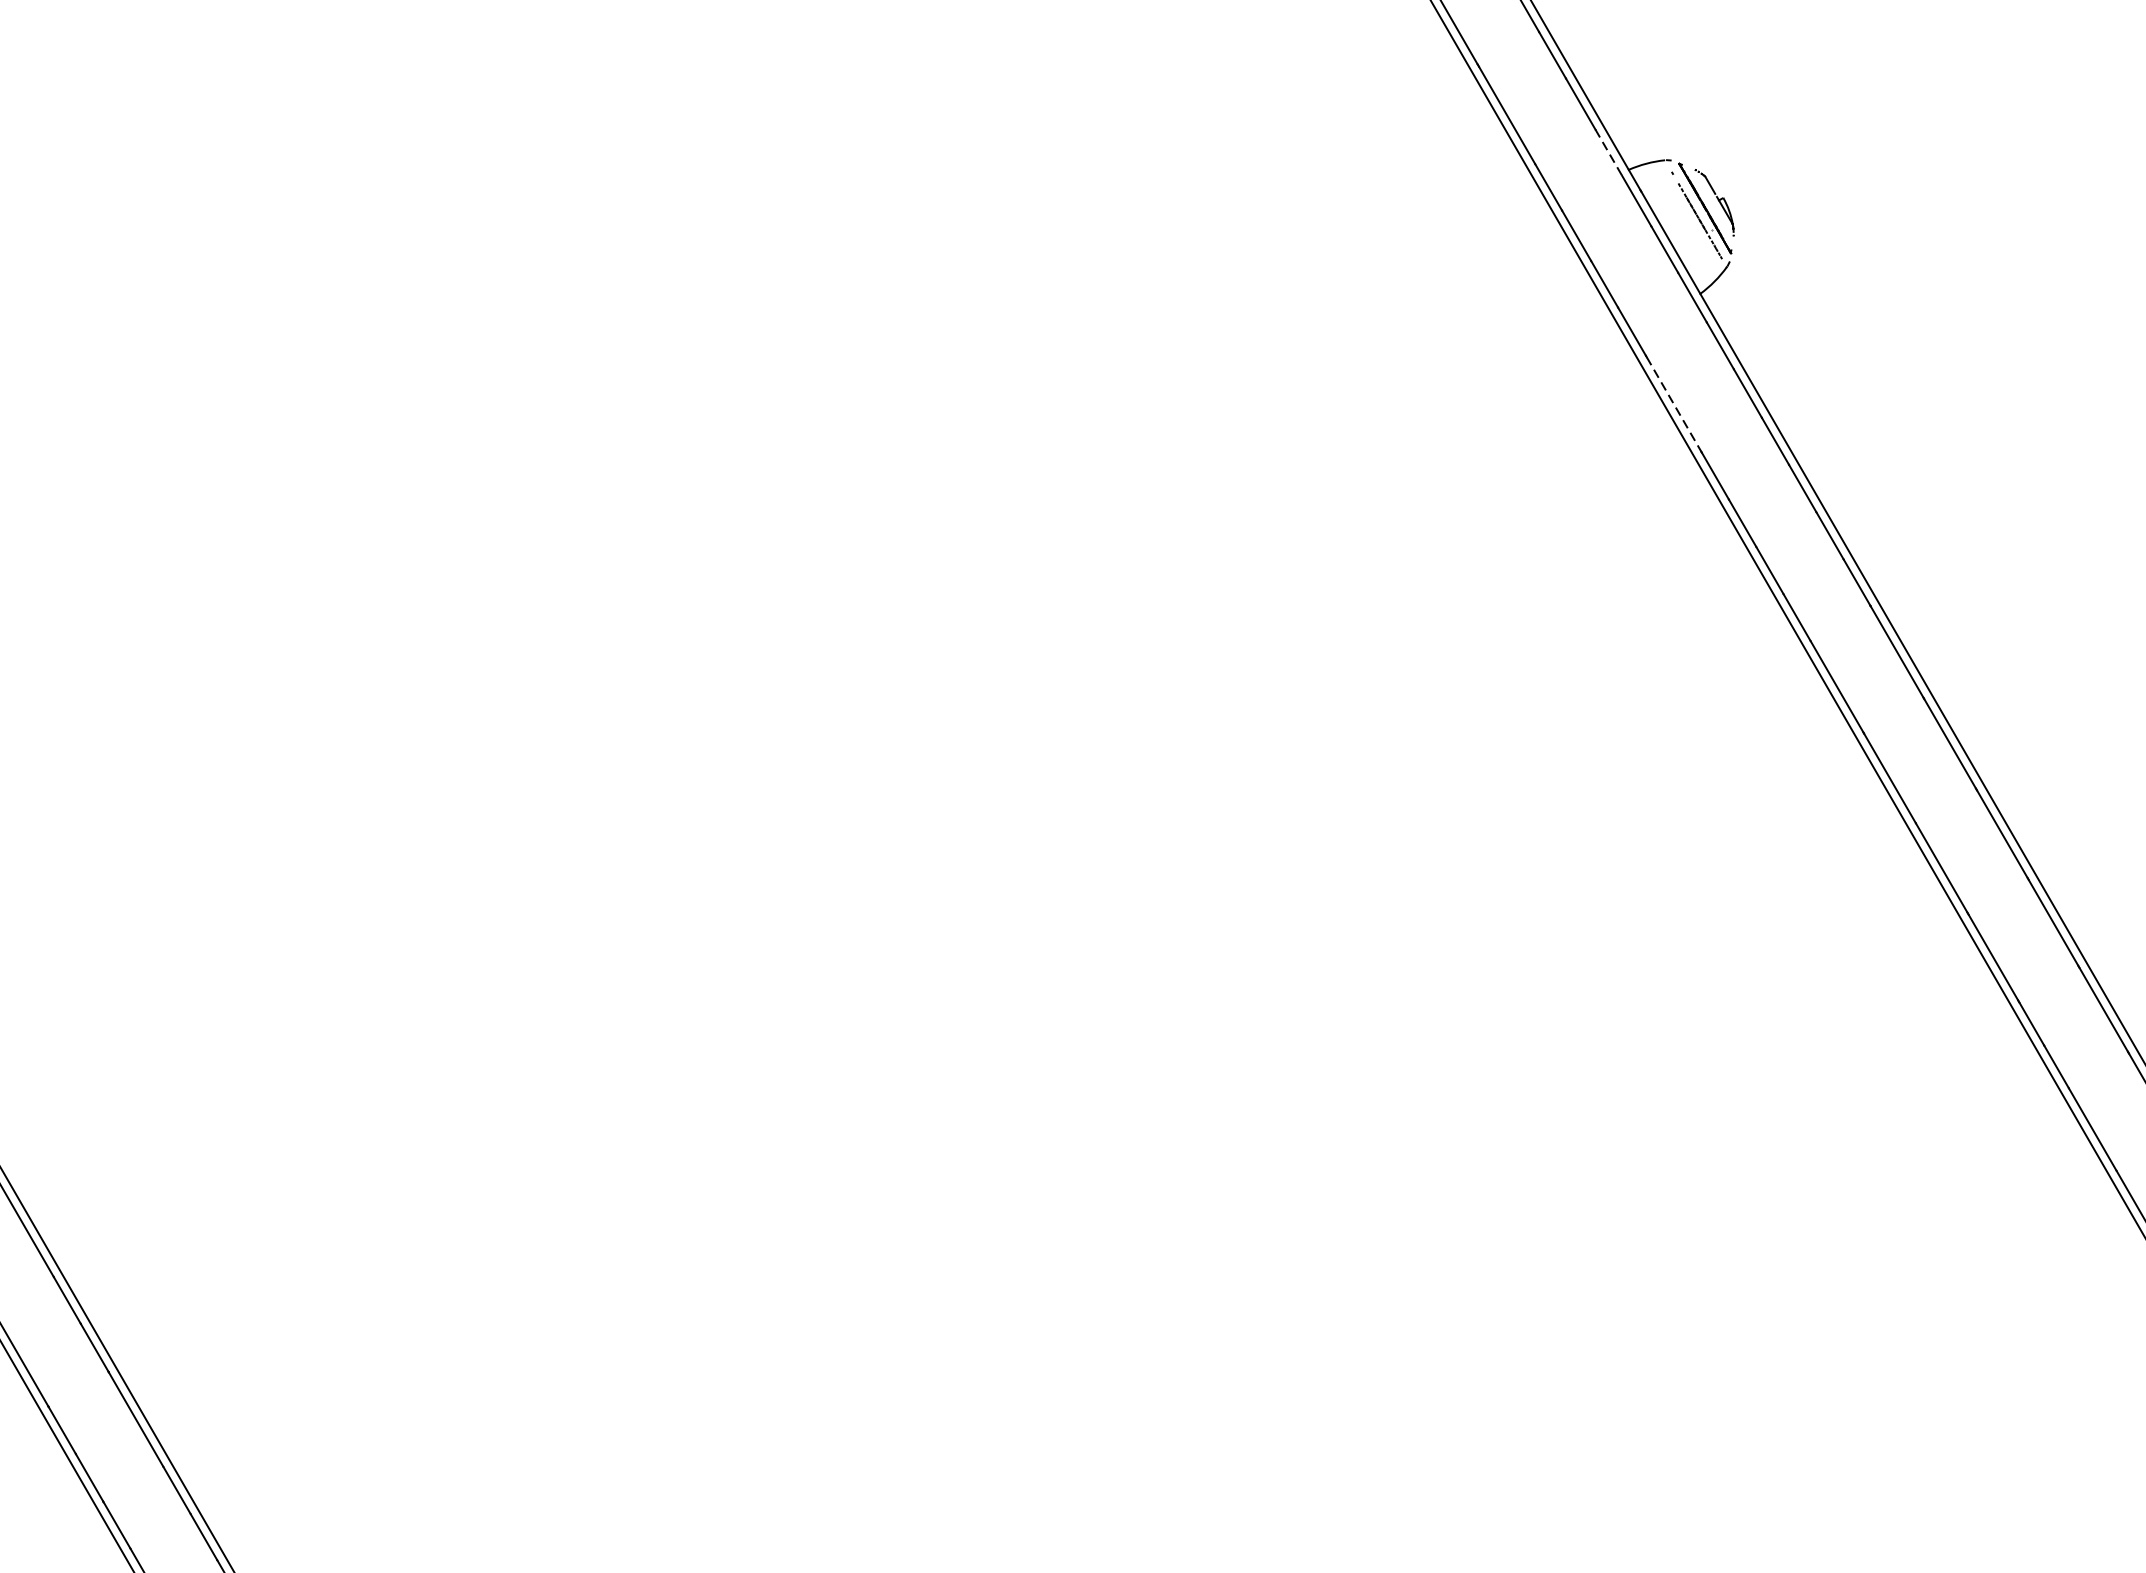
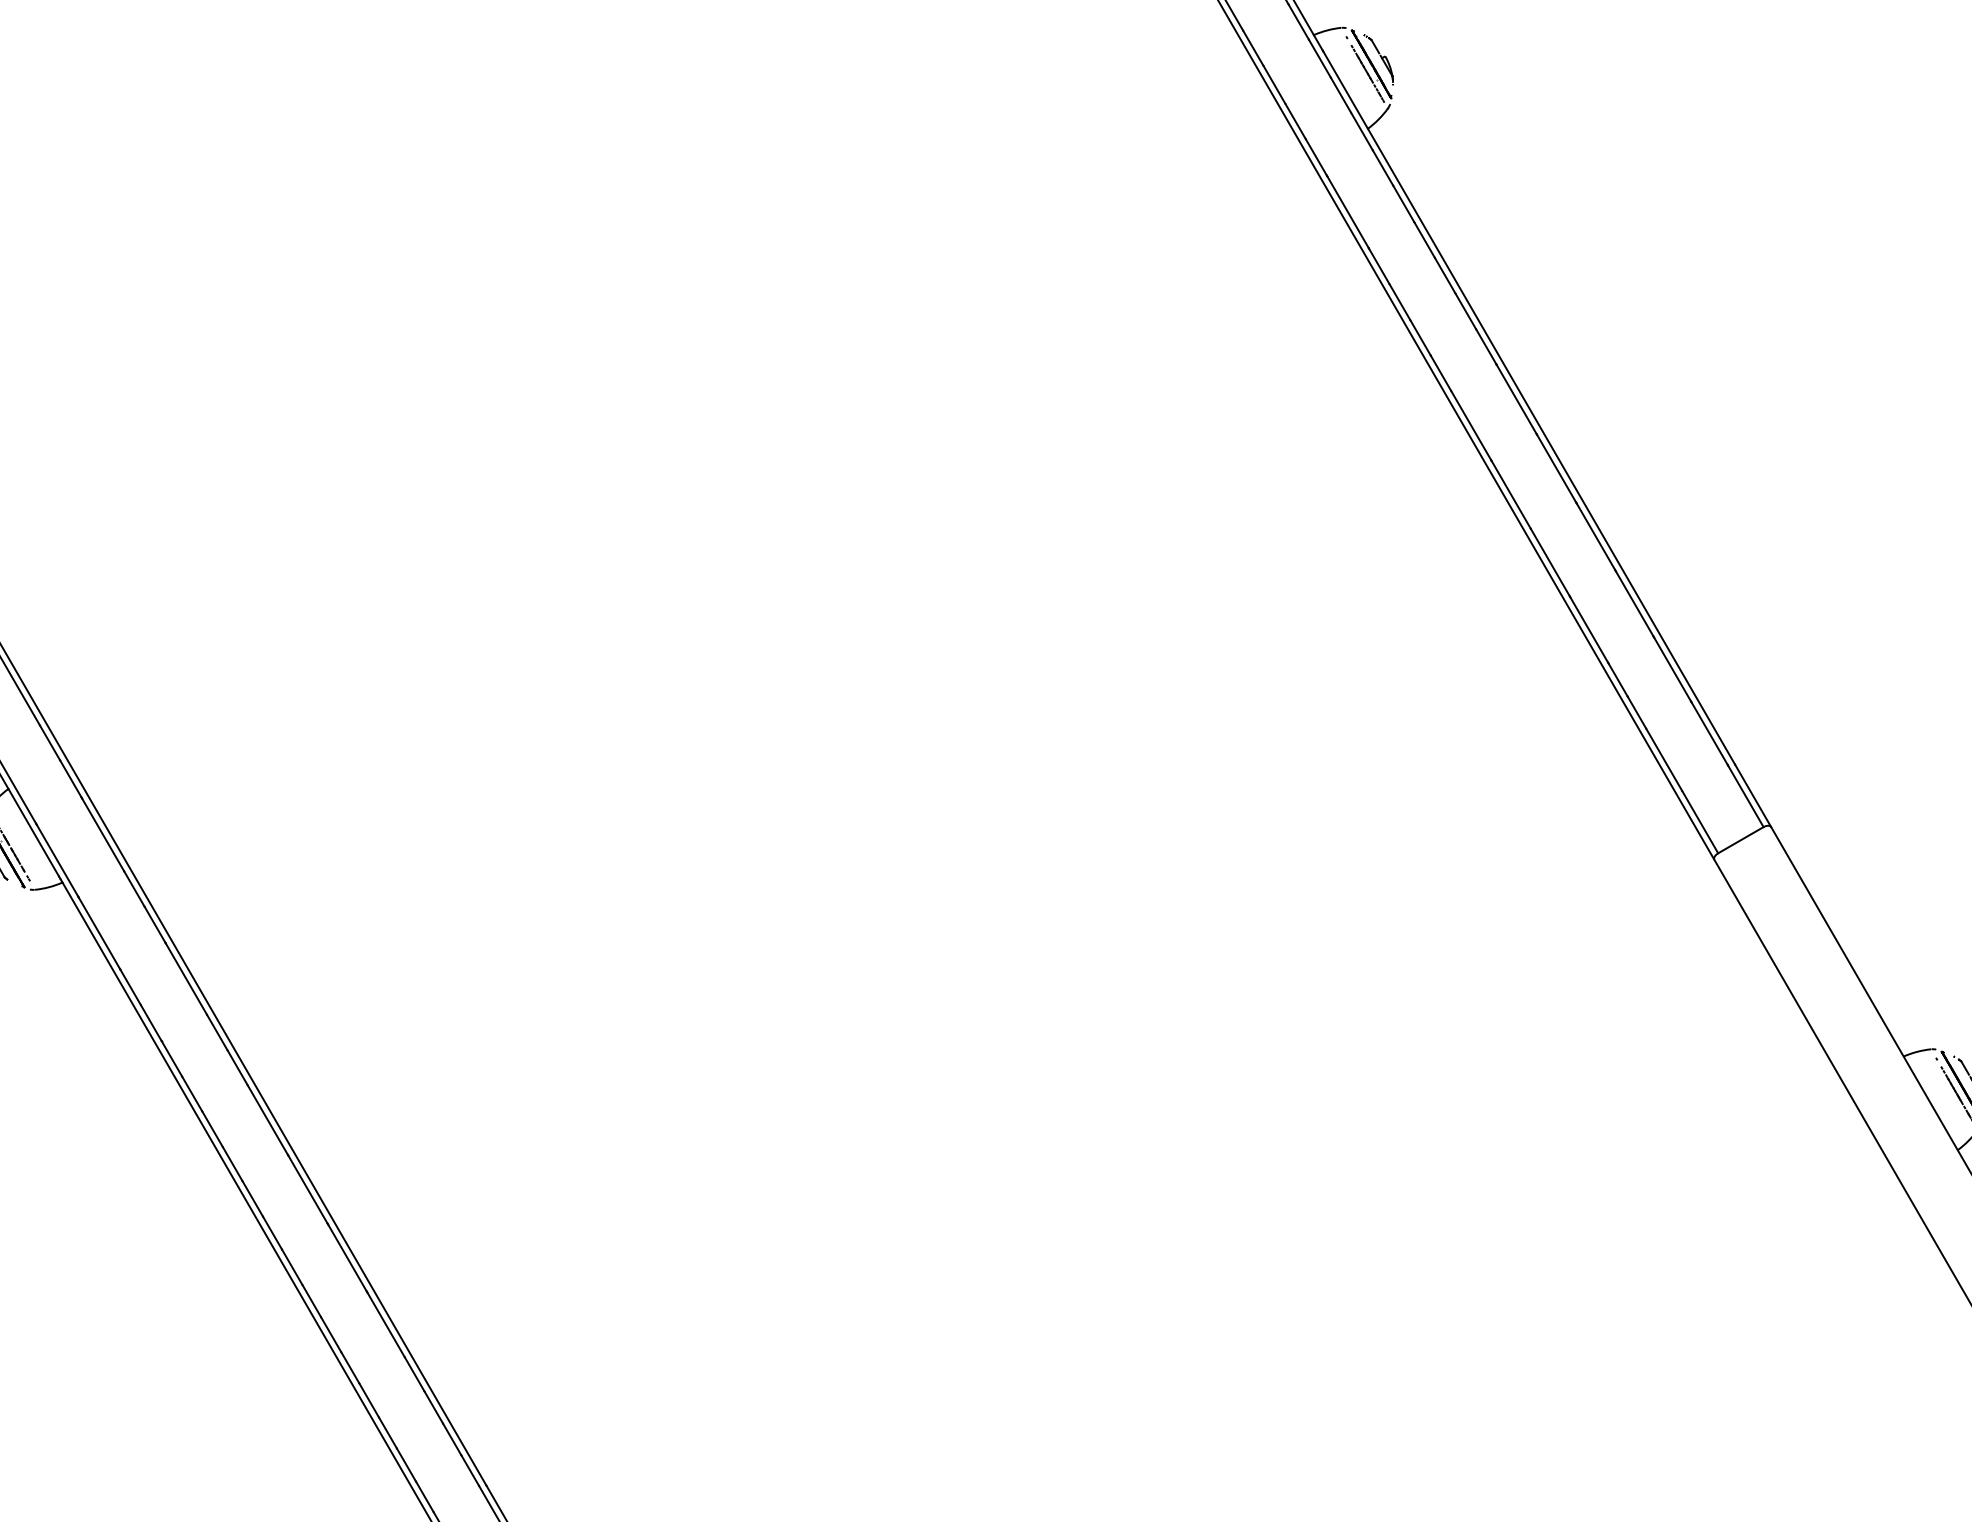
line: (1609, 153) -> (1299, 22), dashed -> solid
line: (1674, 404) -> (1348, 212), dashed -> solid

